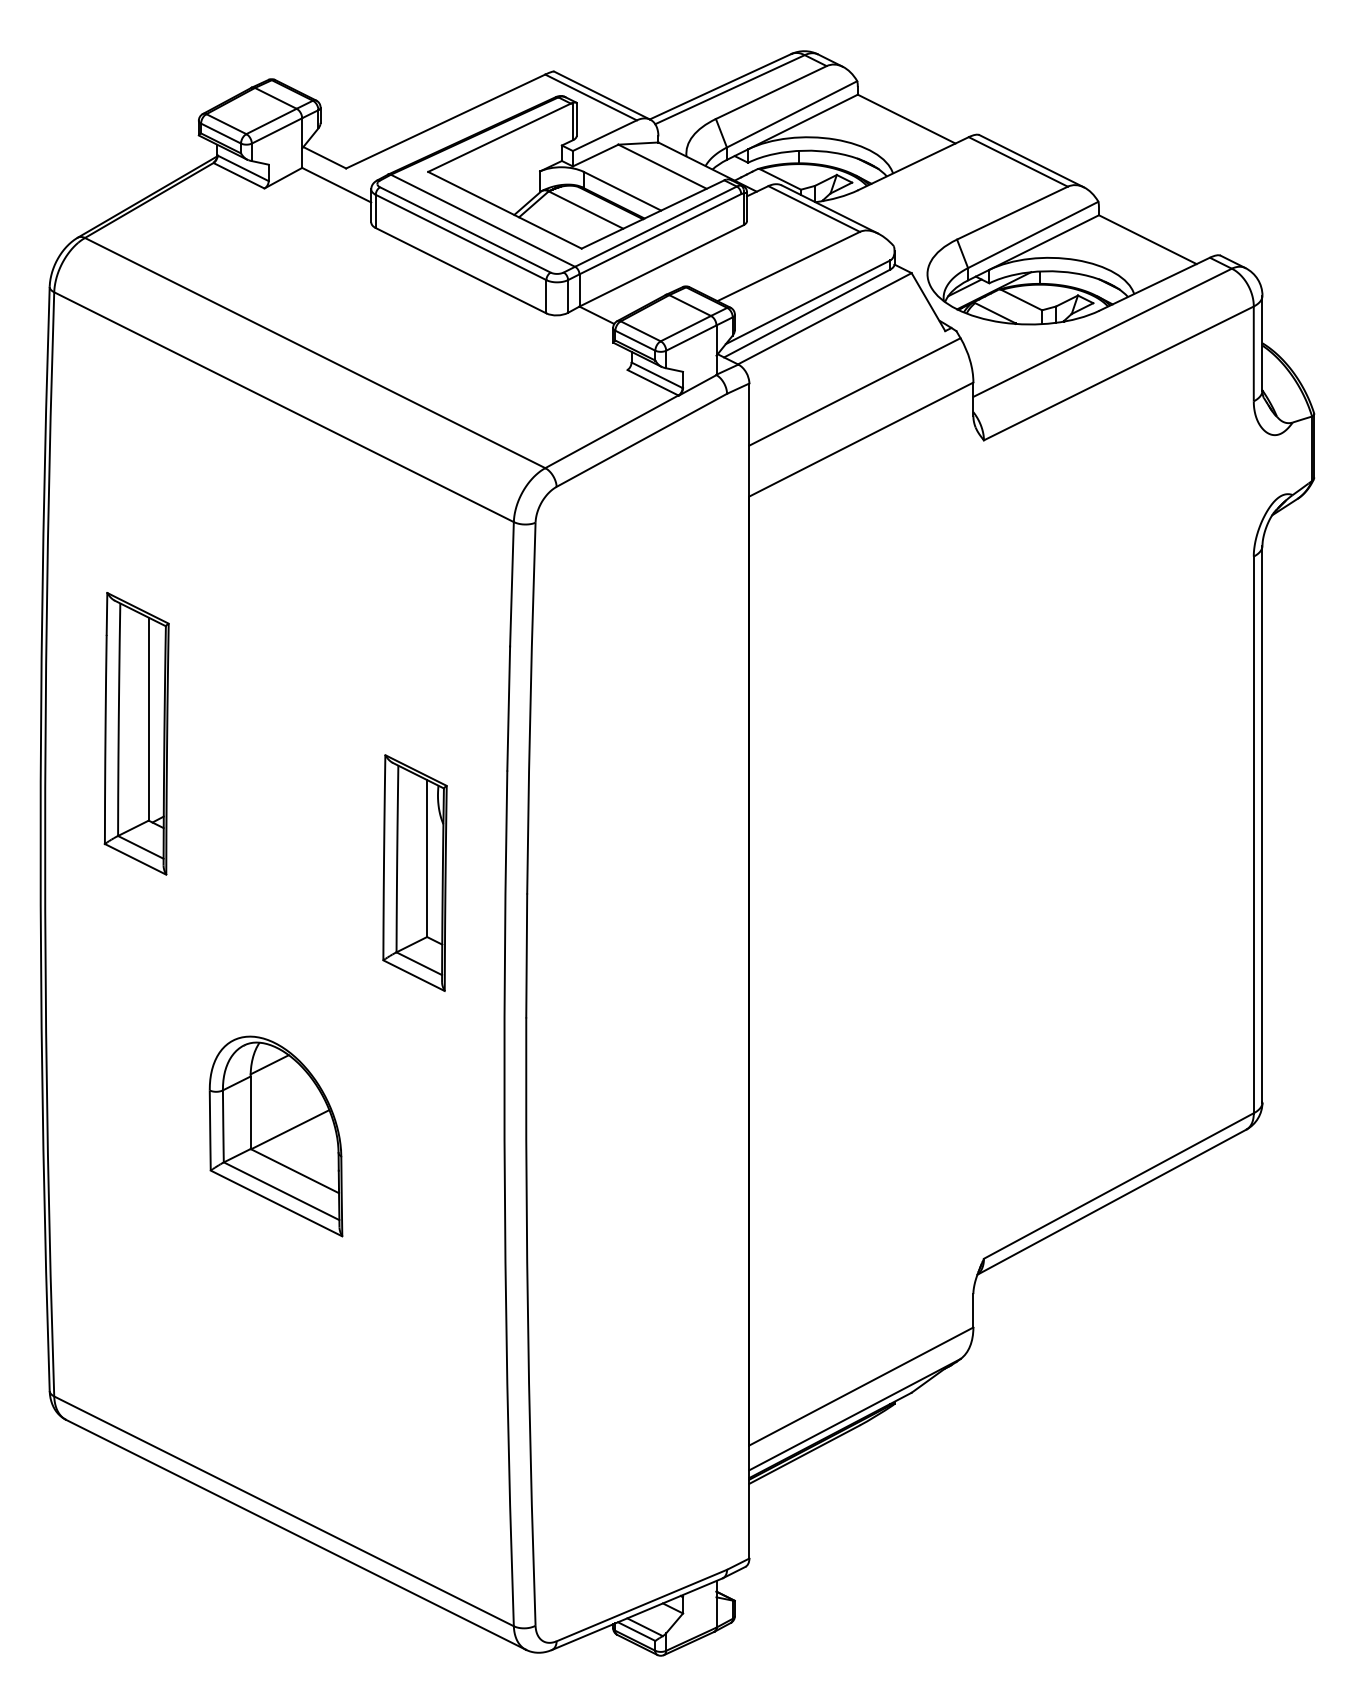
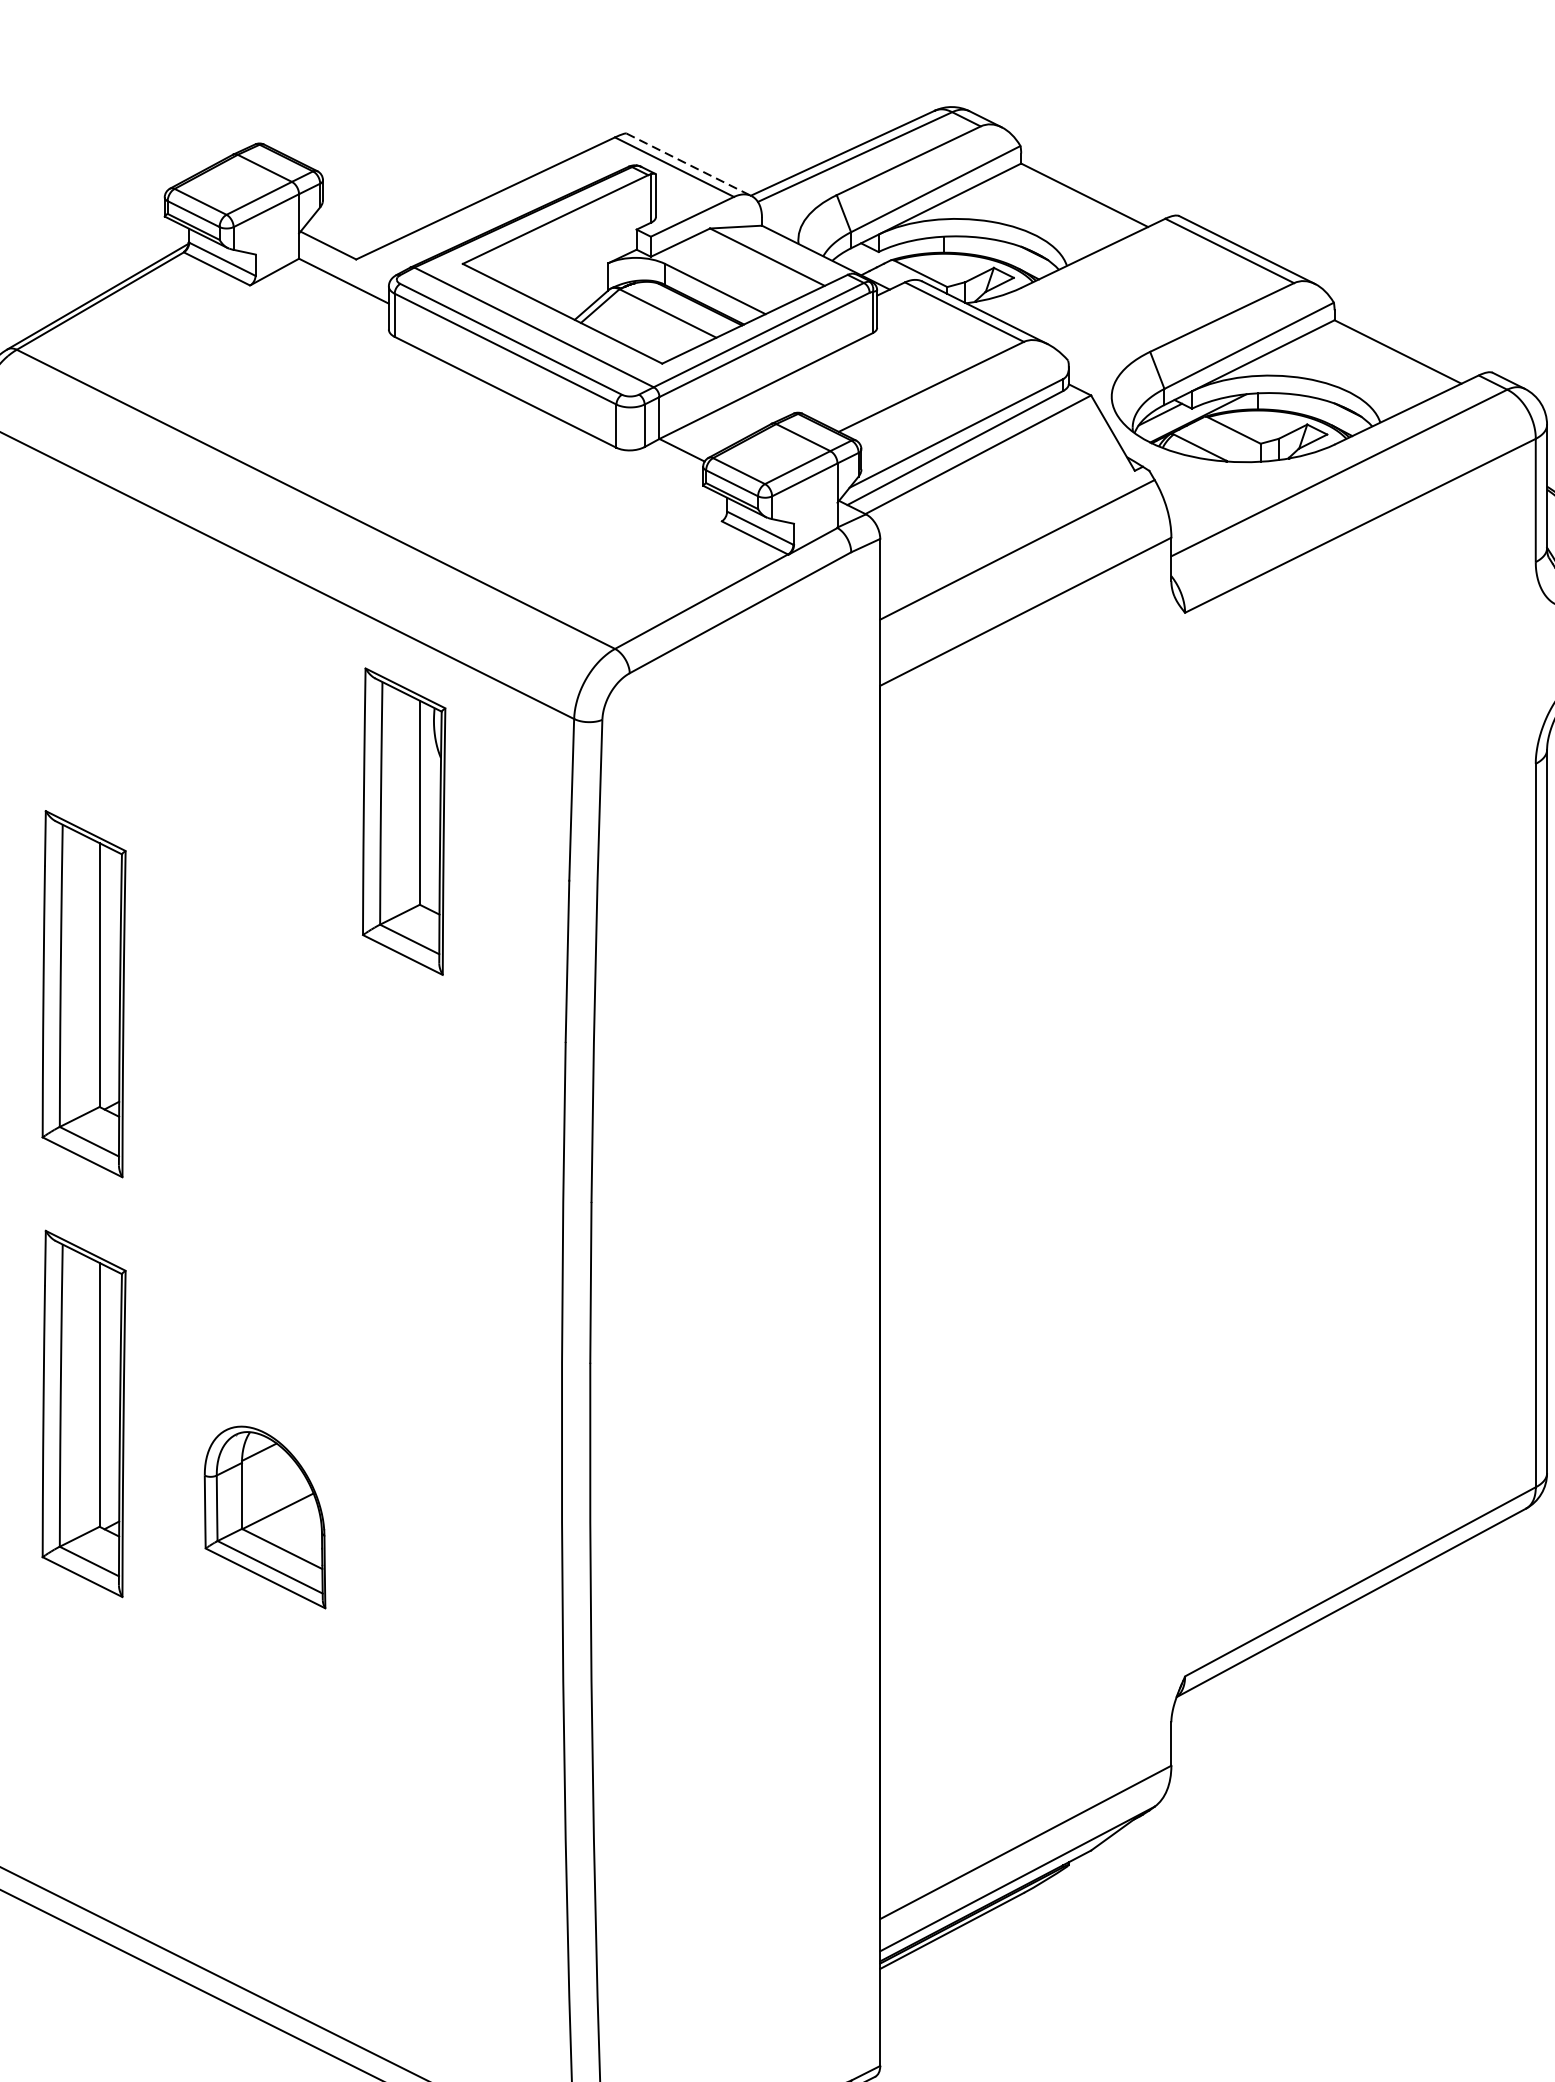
line: (602, 95) -> (689, 164), solid -> dashed
part: (414, 872) -> (403, 820), moved
part: (136, 1056) -> (83, 1413), added
part: (275, 1136) -> (264, 1517), size x0.7

